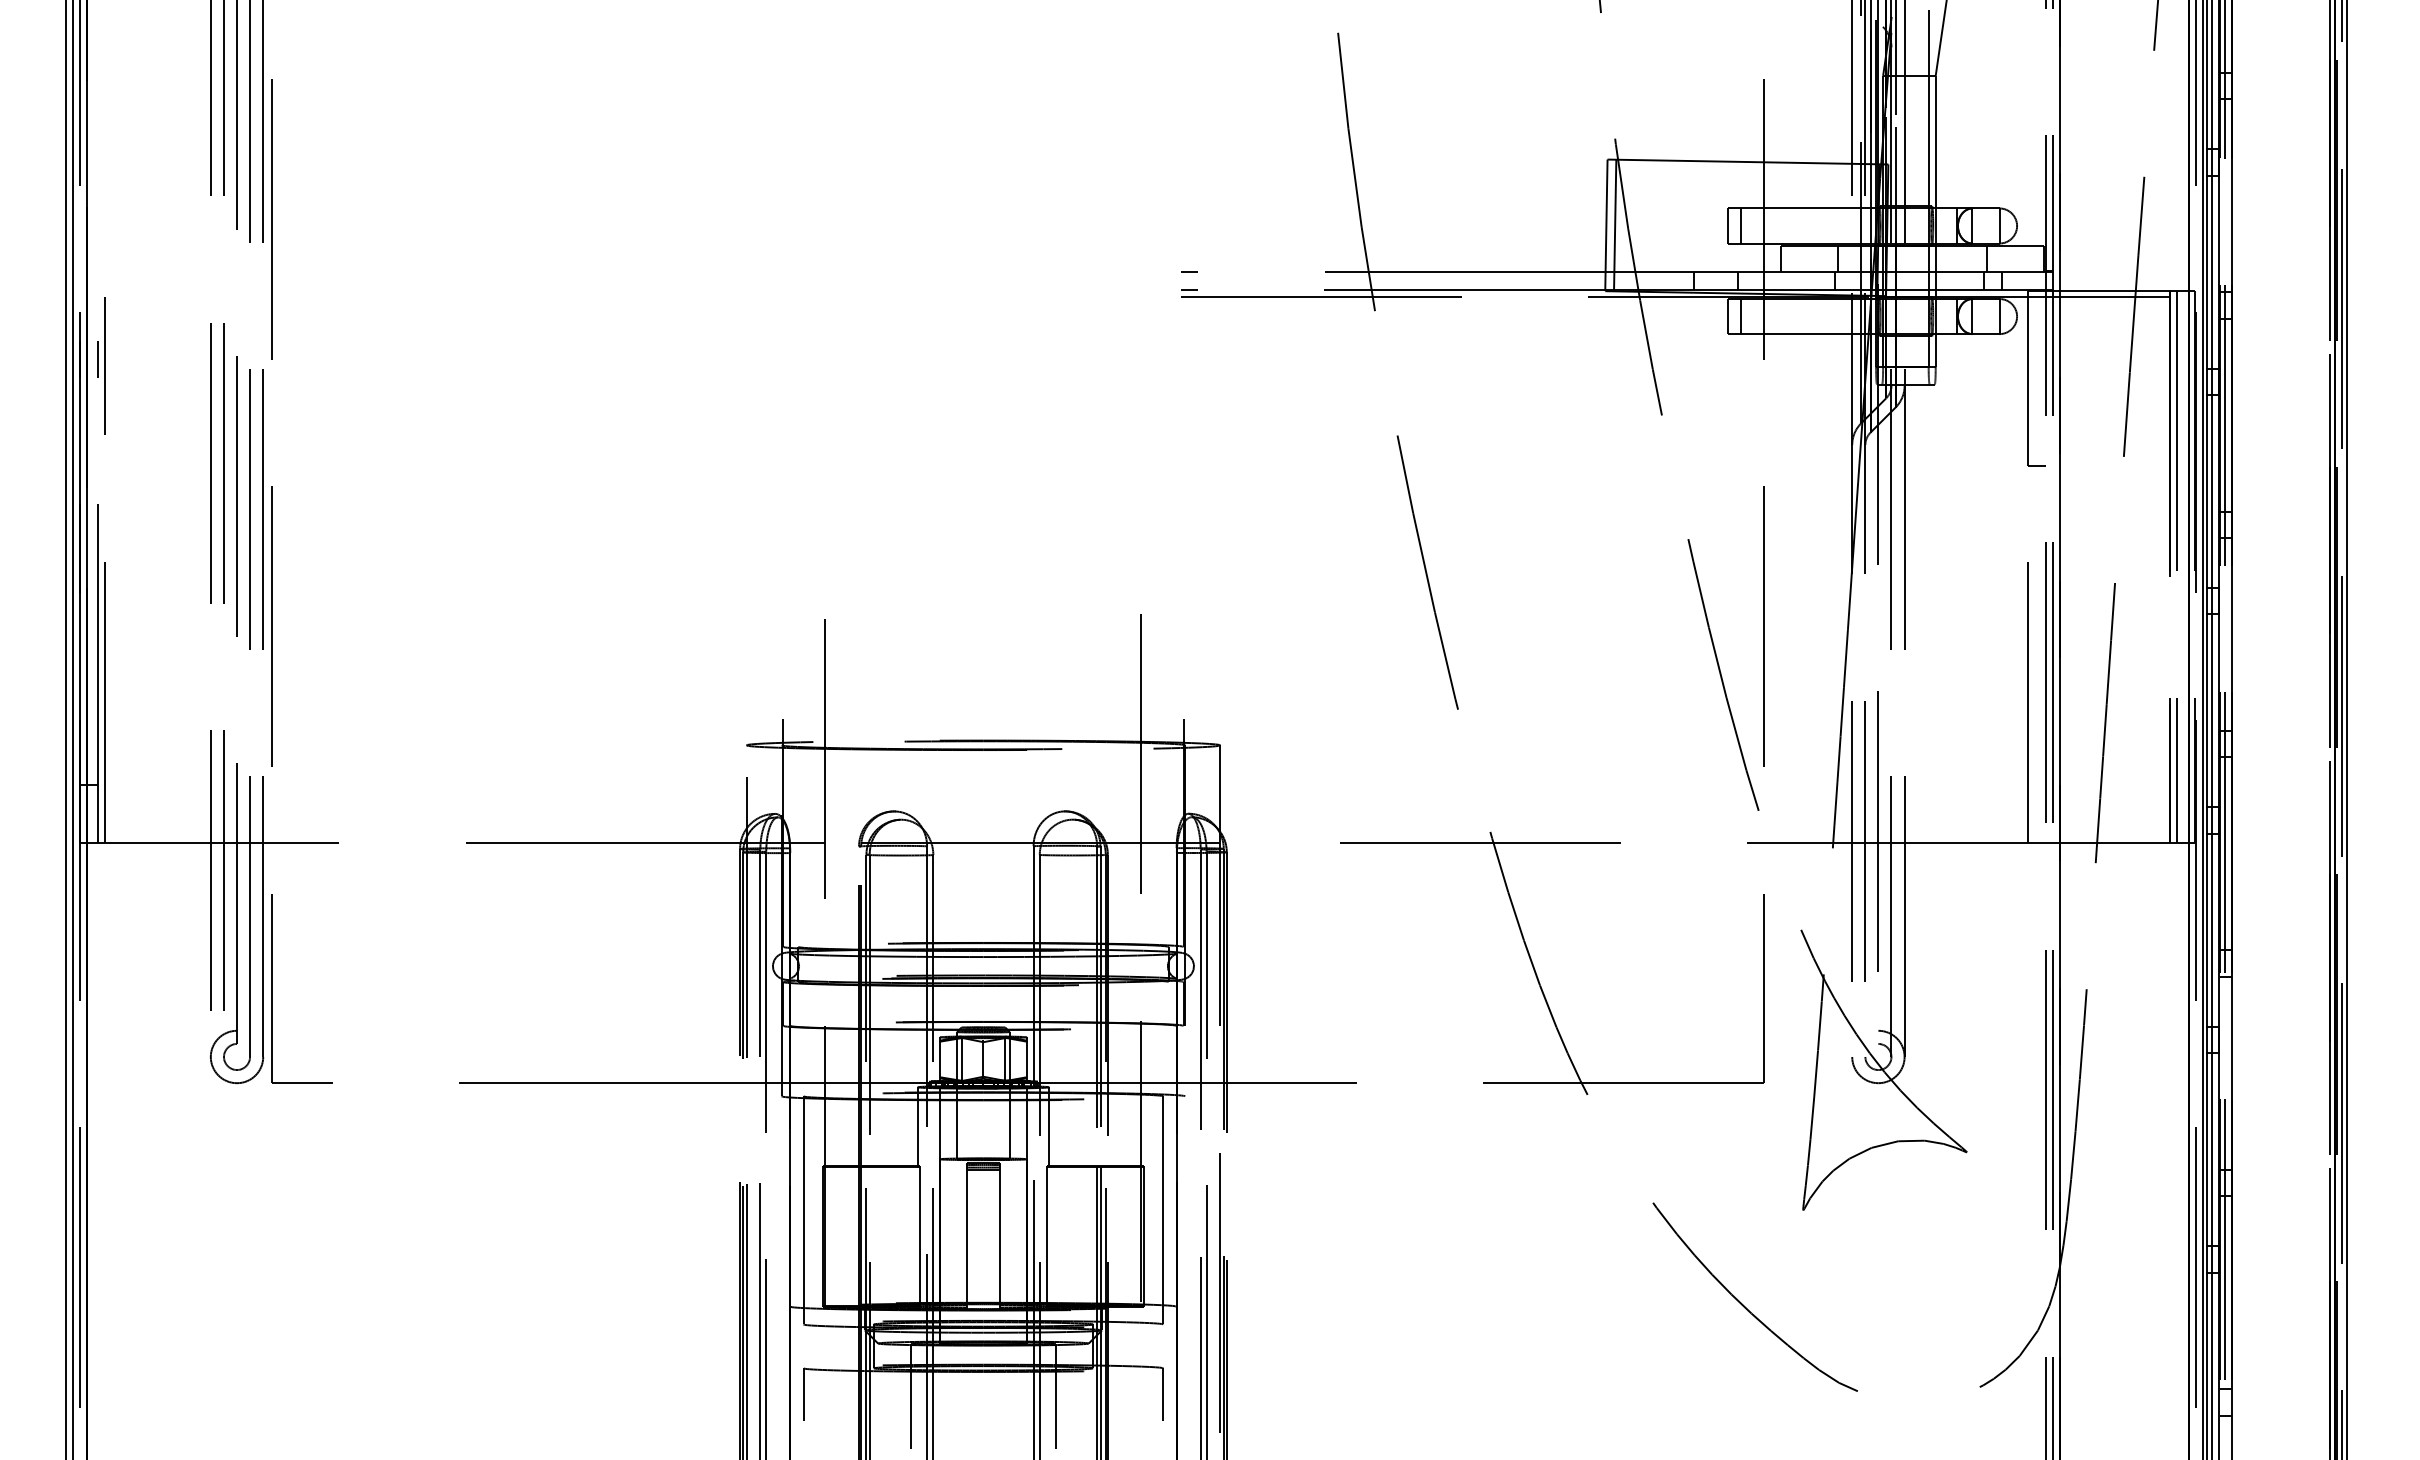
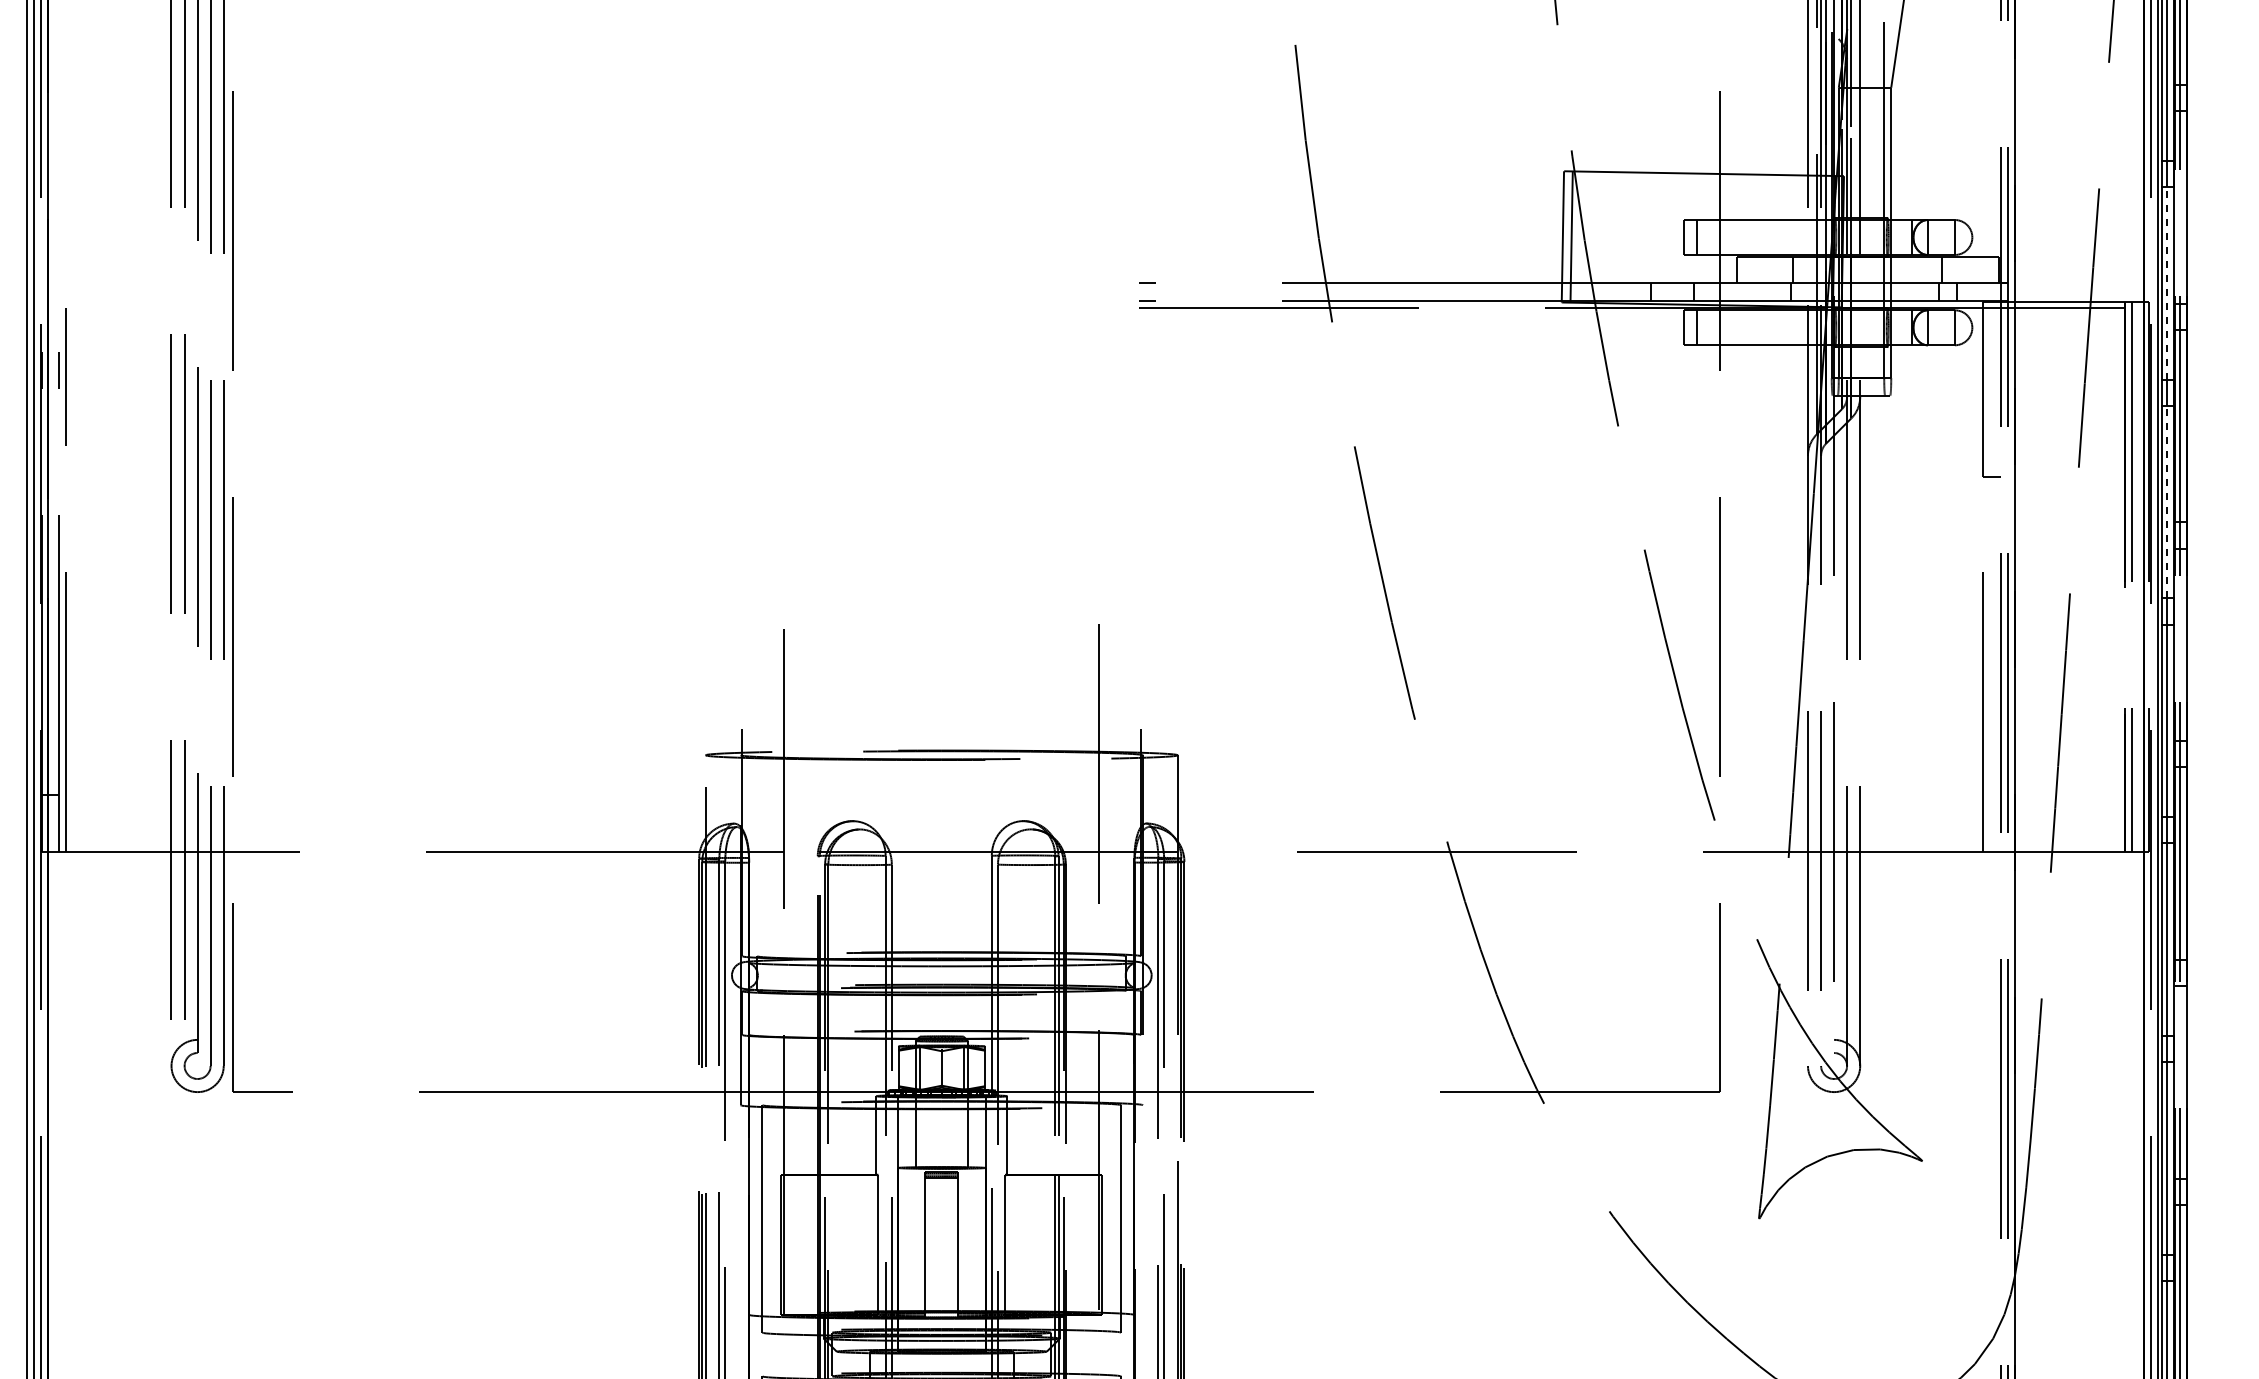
line: (2212, 272) -> (2167, 283), solid -> dashed
line: (2212, 491) -> (2167, 502), solid -> dashed

